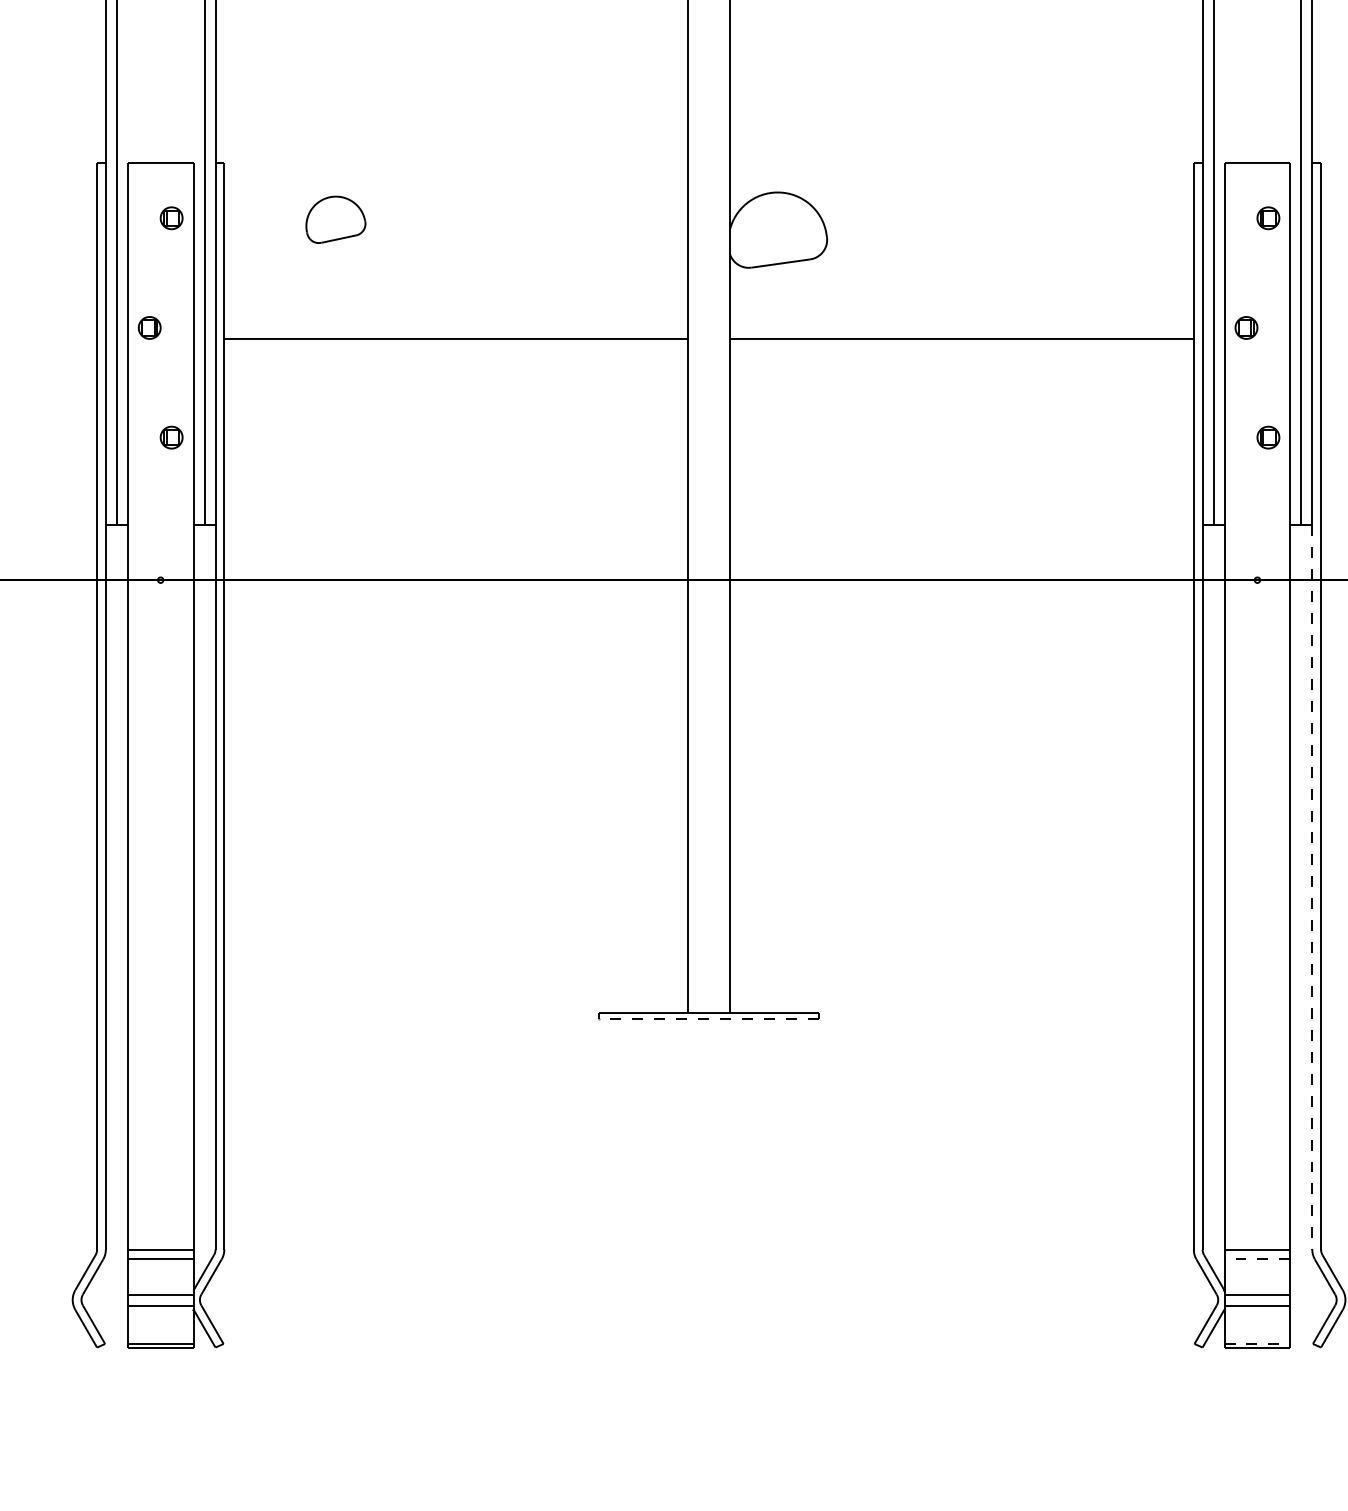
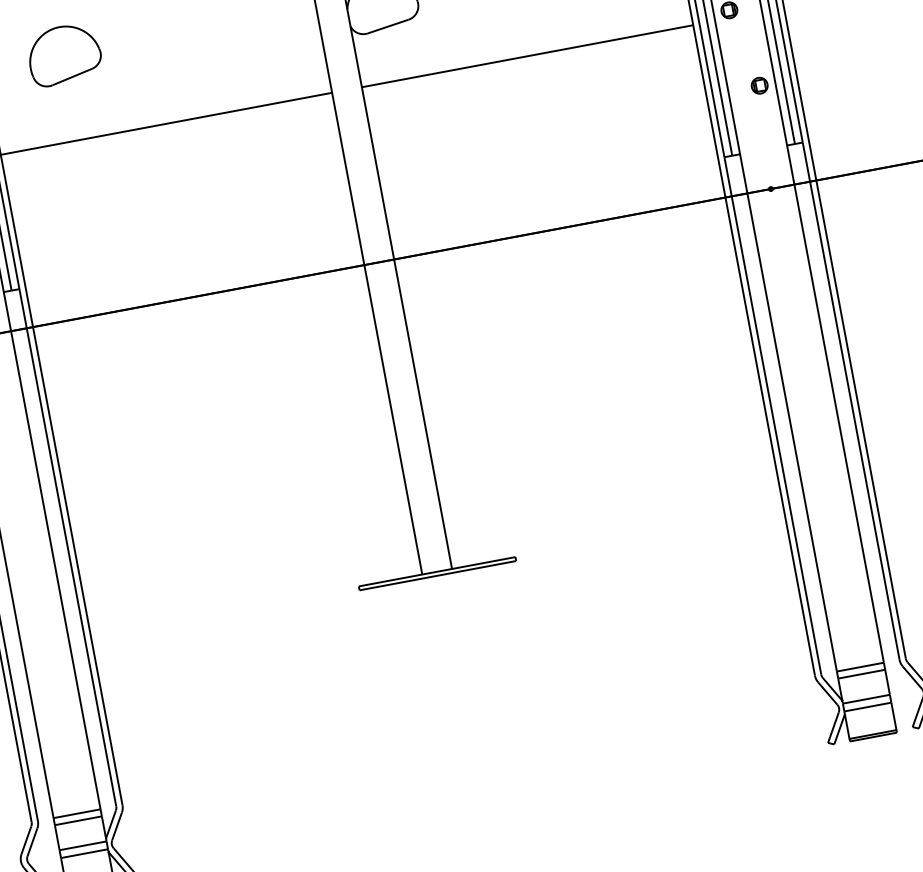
part: (335, 219) -> (64, 54), size x1.67
line: (1312, 888) -> (851, 401), dashed -> solid
line: (709, 1018) -> (438, 575), dashed -> solid
line: (1257, 1259) -> (861, 674), dashed -> solid
line: (1257, 1343) -> (872, 734), dashed -> solid

